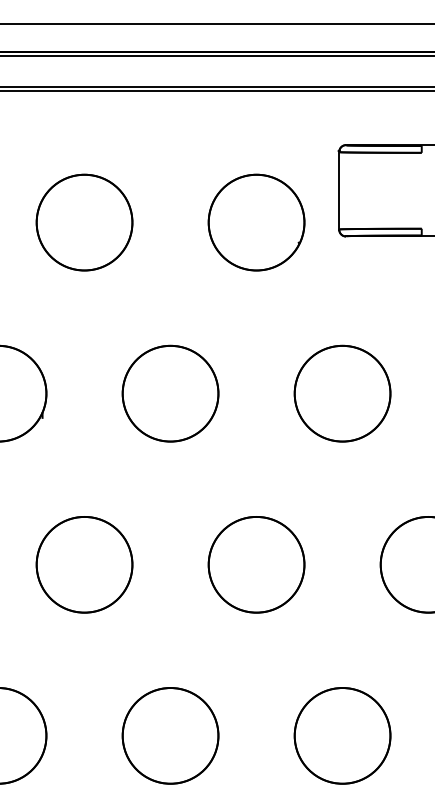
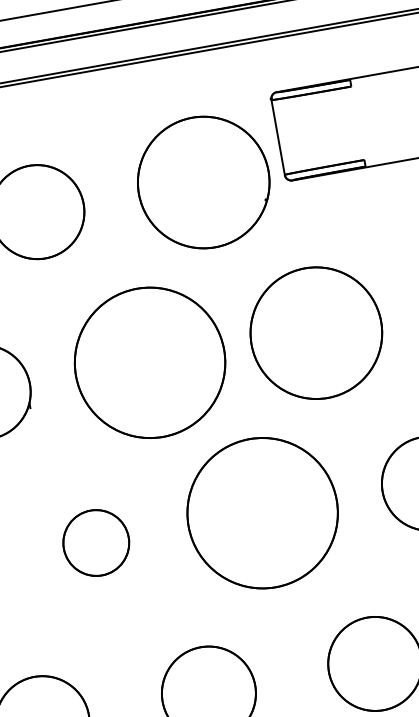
part: (256, 222) -> (203, 182), size x1.4
part: (170, 393) -> (149, 362), size x1.6
part: (342, 393) -> (316, 332), size x1.4
part: (84, 564) -> (96, 542), size x0.7
part: (256, 564) -> (262, 513), size x1.6

